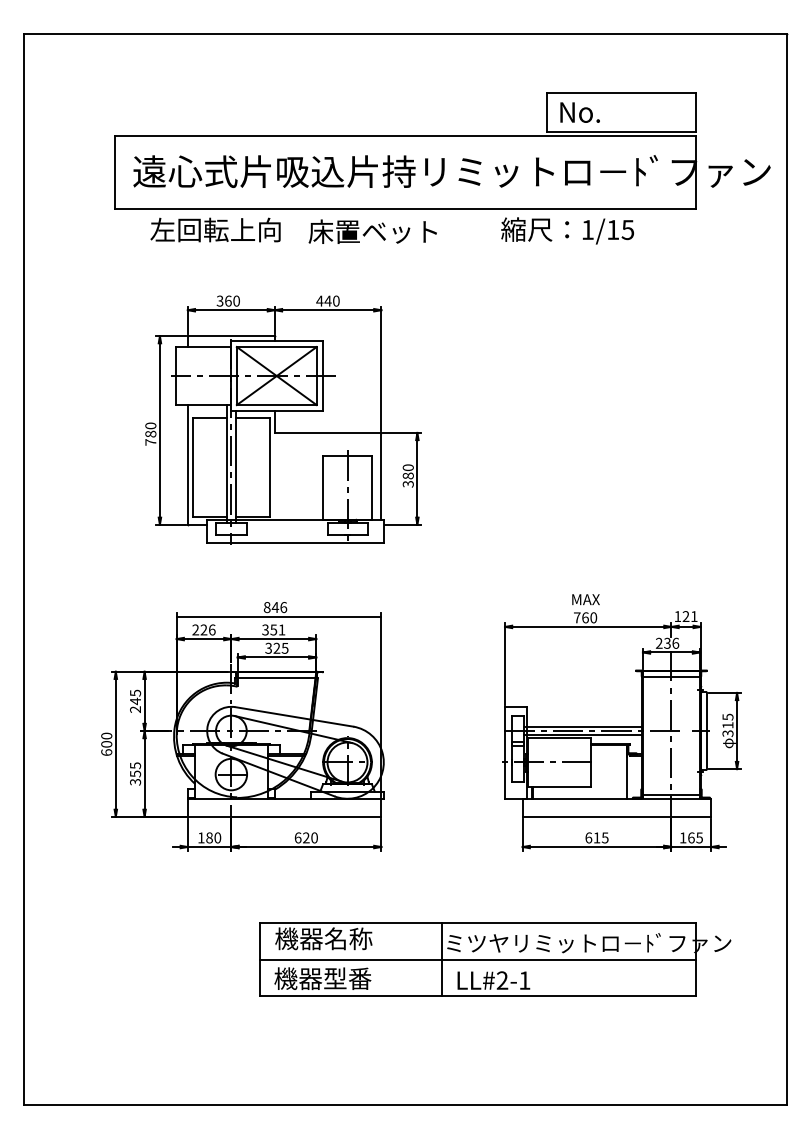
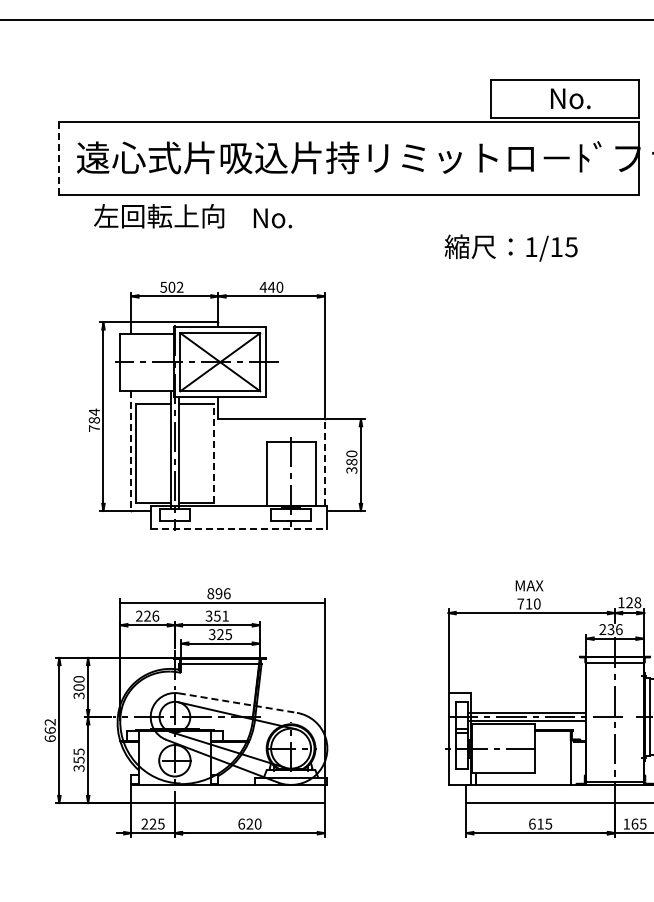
text: (579, 112) -> (570, 98), moved
line: (115, 172) -> (59, 158), solid -> dashed
text: (567, 230) -> (511, 247), moved
text: (372, 231) -> (316, 217), 床置ベット -> No.
text: (228, 300) -> (172, 286), 360 -> 502
text: (150, 425) -> (94, 411), 780 -> 784
line: (187, 465) -> (131, 451), solid -> dashed
line: (270, 467) -> (214, 453), solid -> dashed
line: (381, 476) -> (325, 462), solid -> dashed
line: (296, 542) -> (240, 528), solid -> dashed
text: (275, 607) -> (219, 593), 846 -> 896
text: (694, 616) -> (638, 602), 121 -> 128
text: (585, 617) -> (529, 603), 760 -> 710
text: (135, 701) -> (79, 687), 245 -> 300
line: (294, 716) -> (238, 702), solid -> dashed
text: (106, 739) -> (50, 725), 600 -> 662
text: (209, 837) -> (153, 823), 180 -> 225

